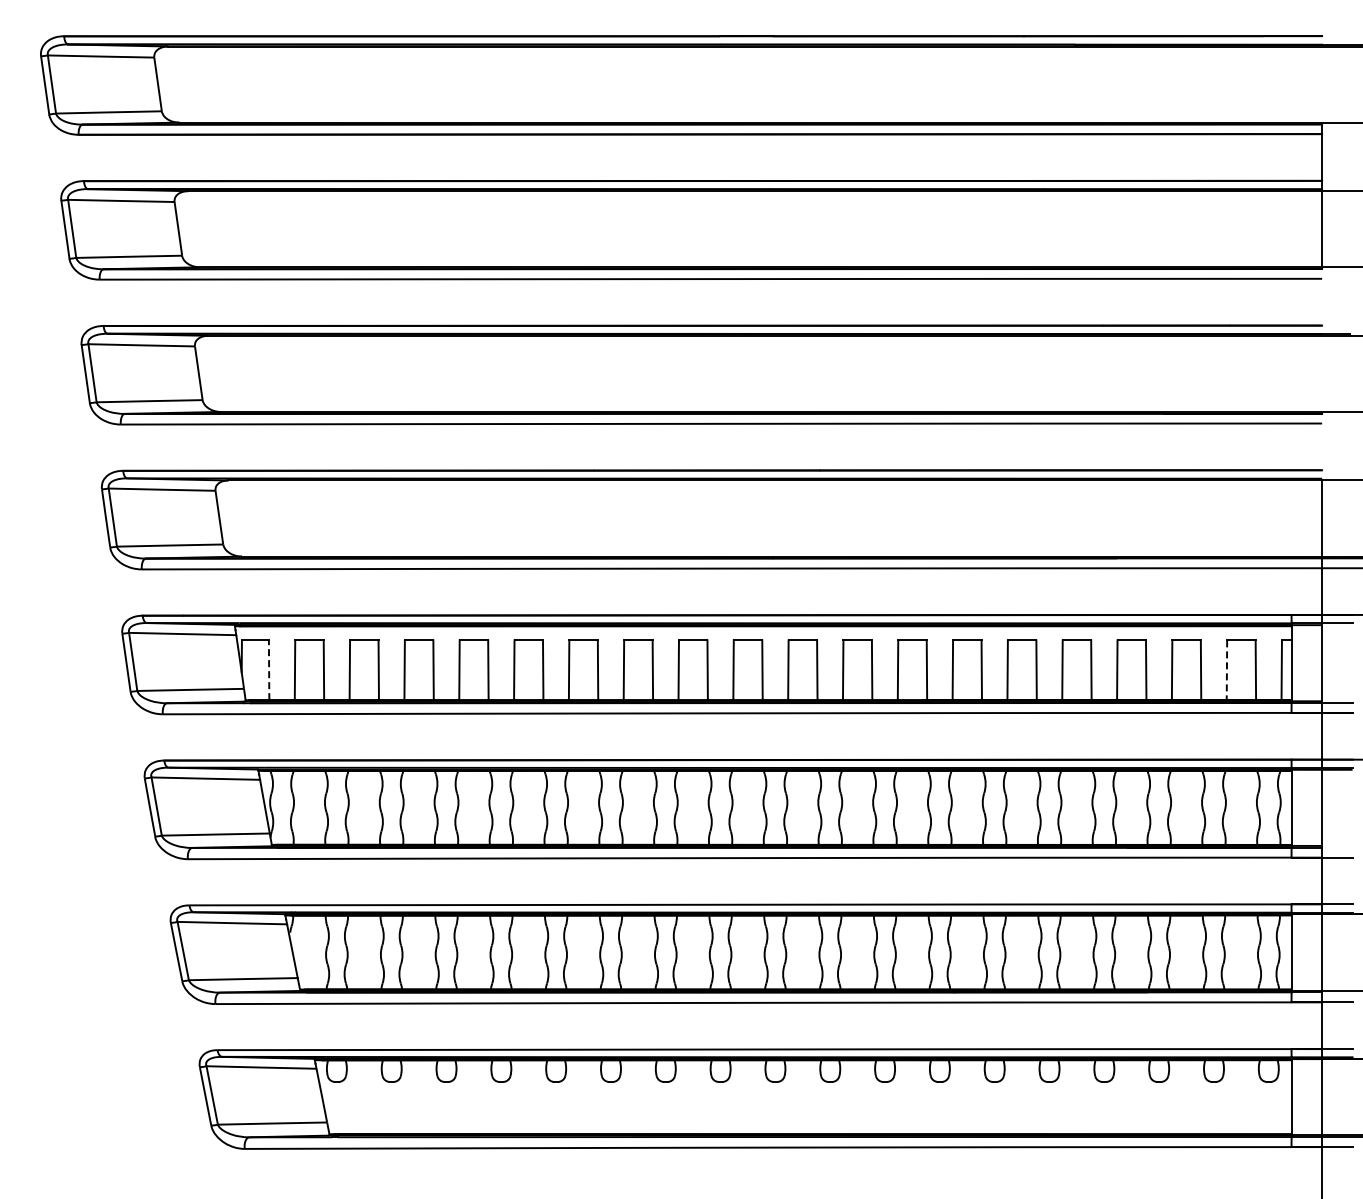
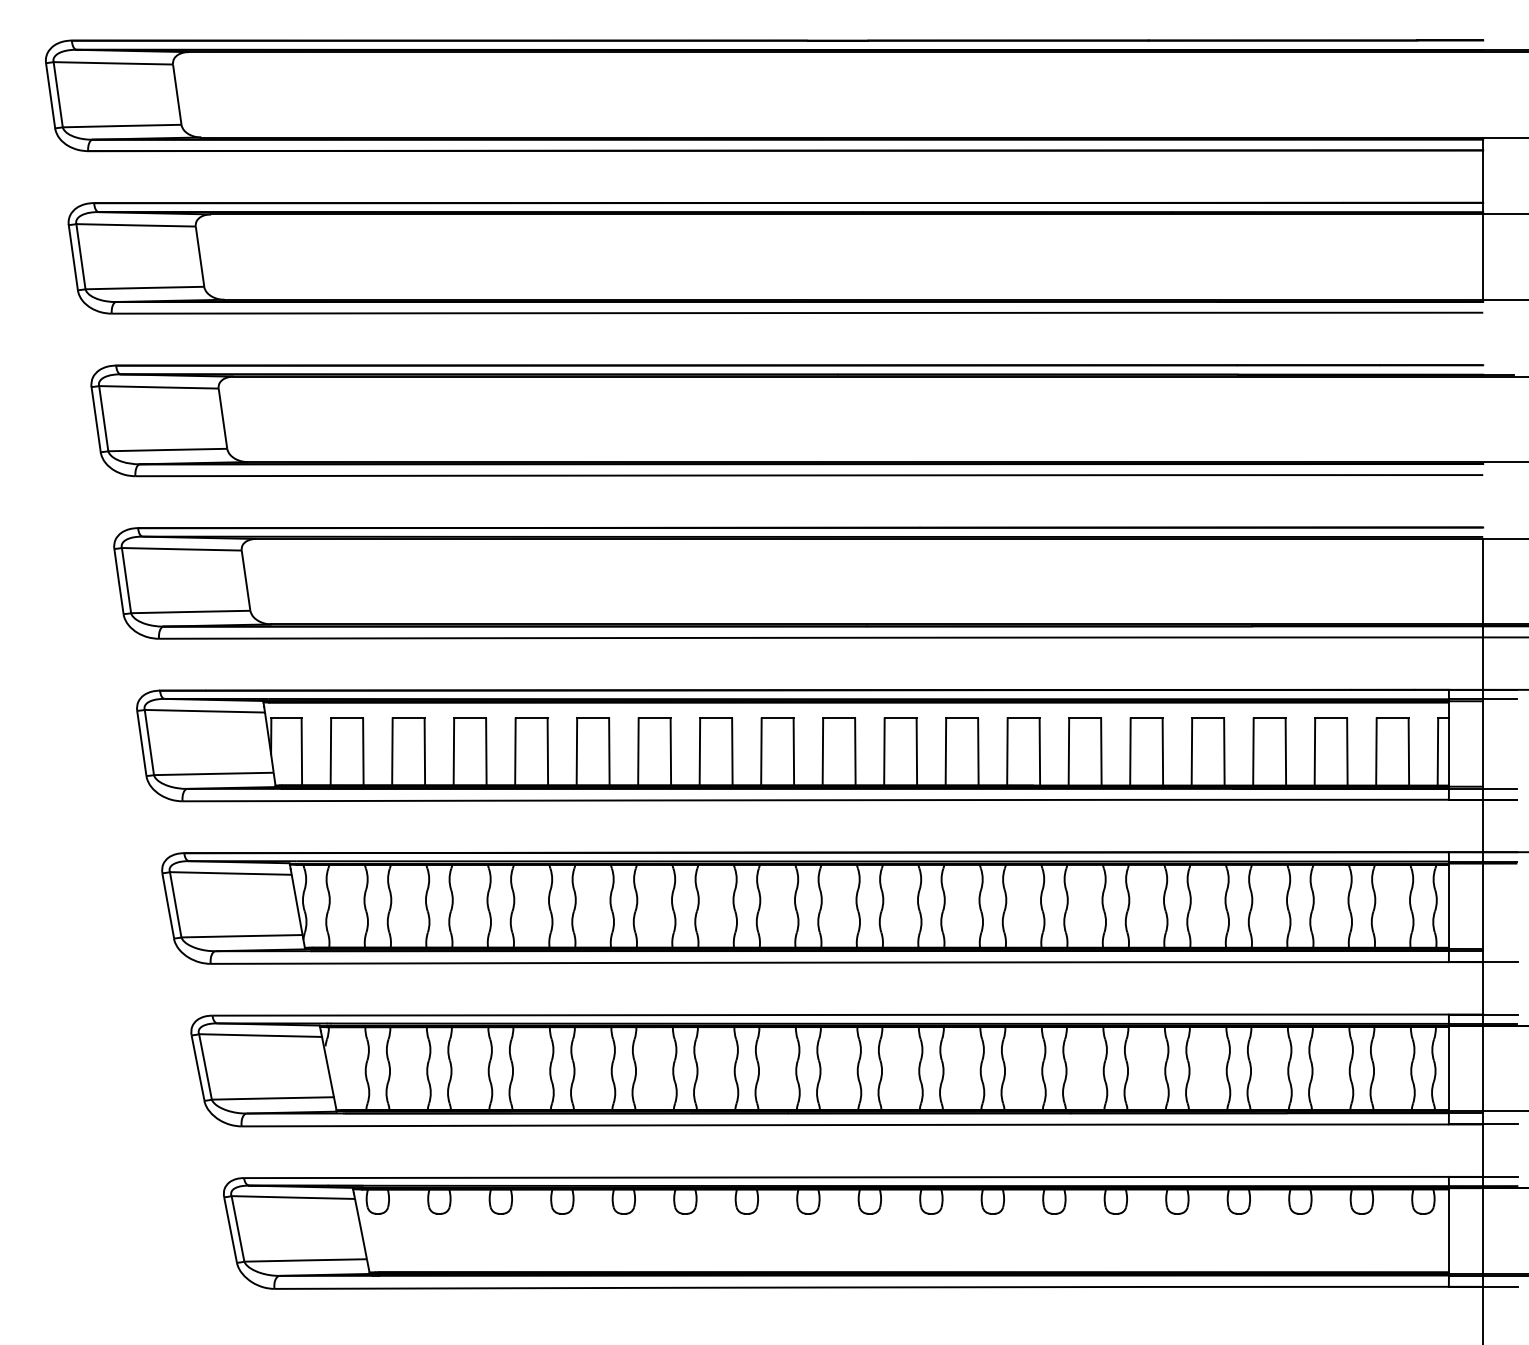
line: (269, 670) -> (302, 752), dashed -> solid
line: (1226, 670) -> (1375, 752), dashed -> solid

